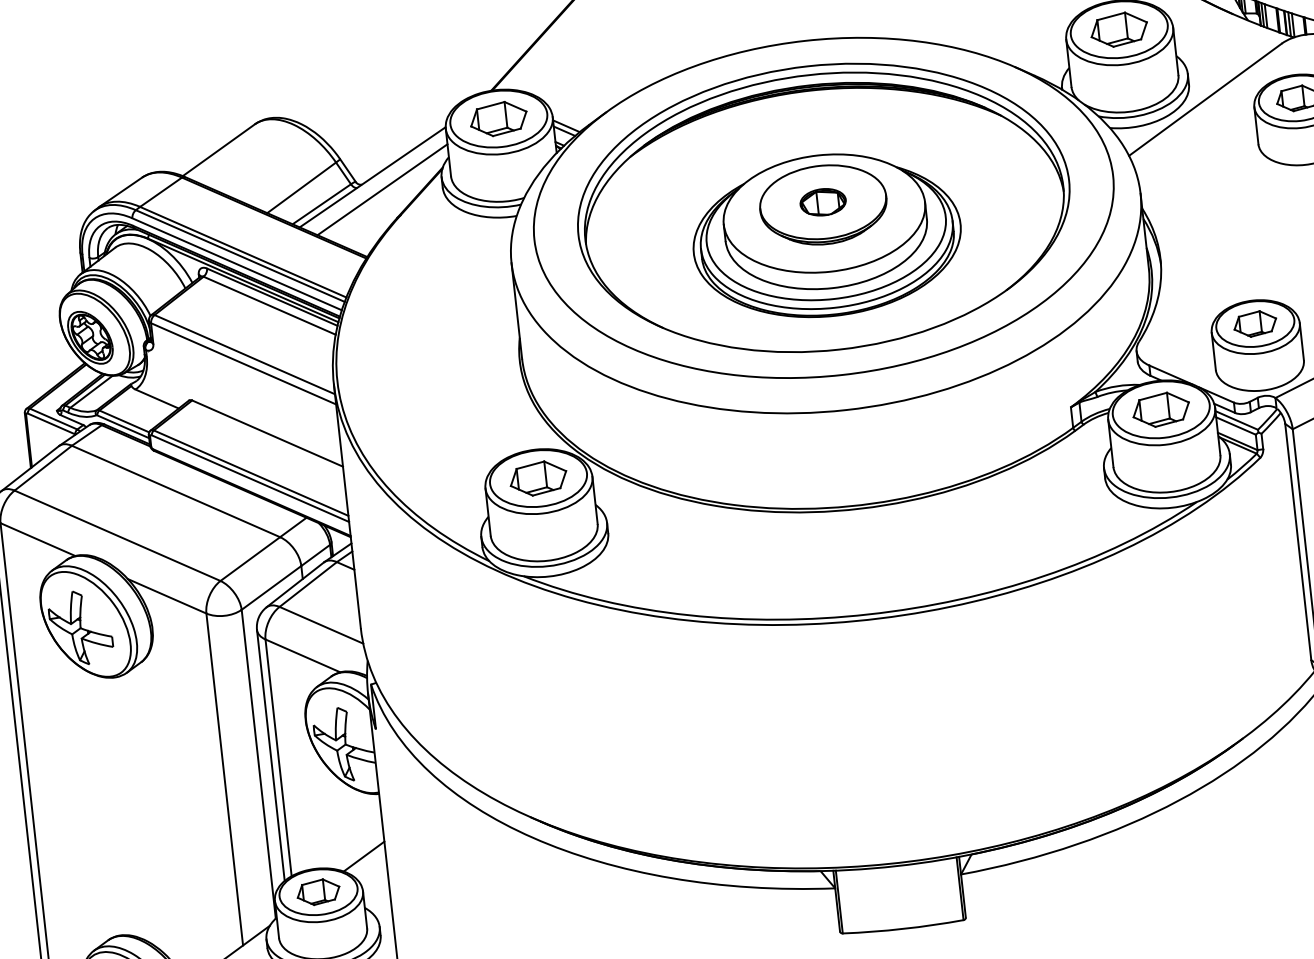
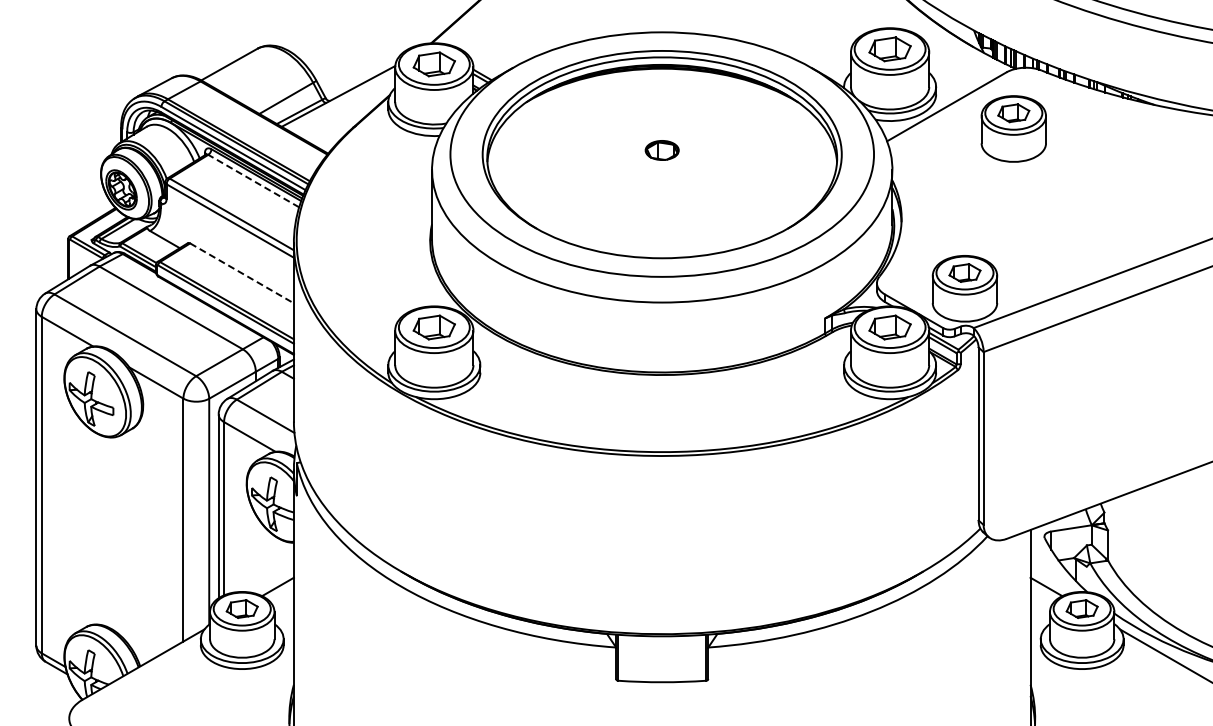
line: (382, 188) -> (344, 105), removed
part: (825, 235) -> (661, 174), removed
line: (269, 304) -> (253, 180), solid -> dashed
line: (268, 433) -> (242, 273), solid -> dashed

